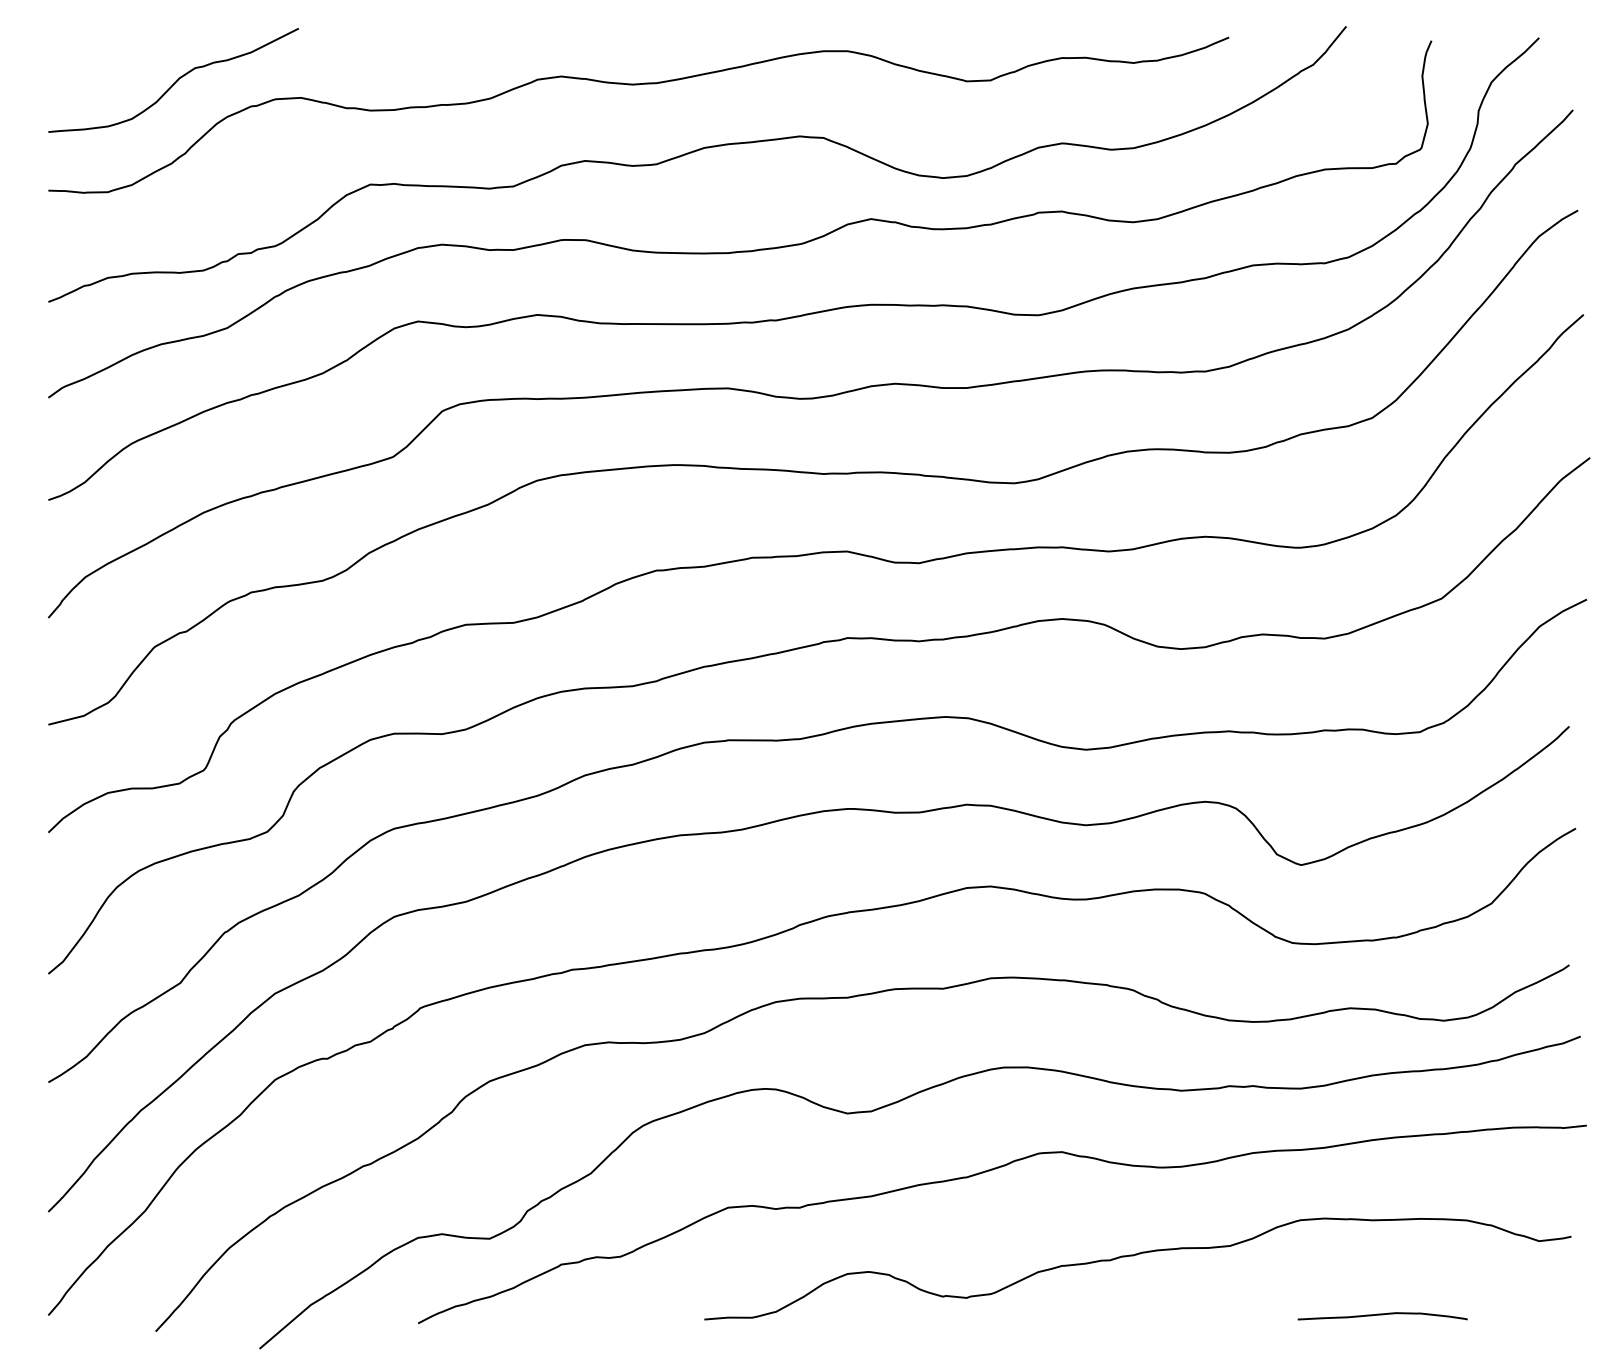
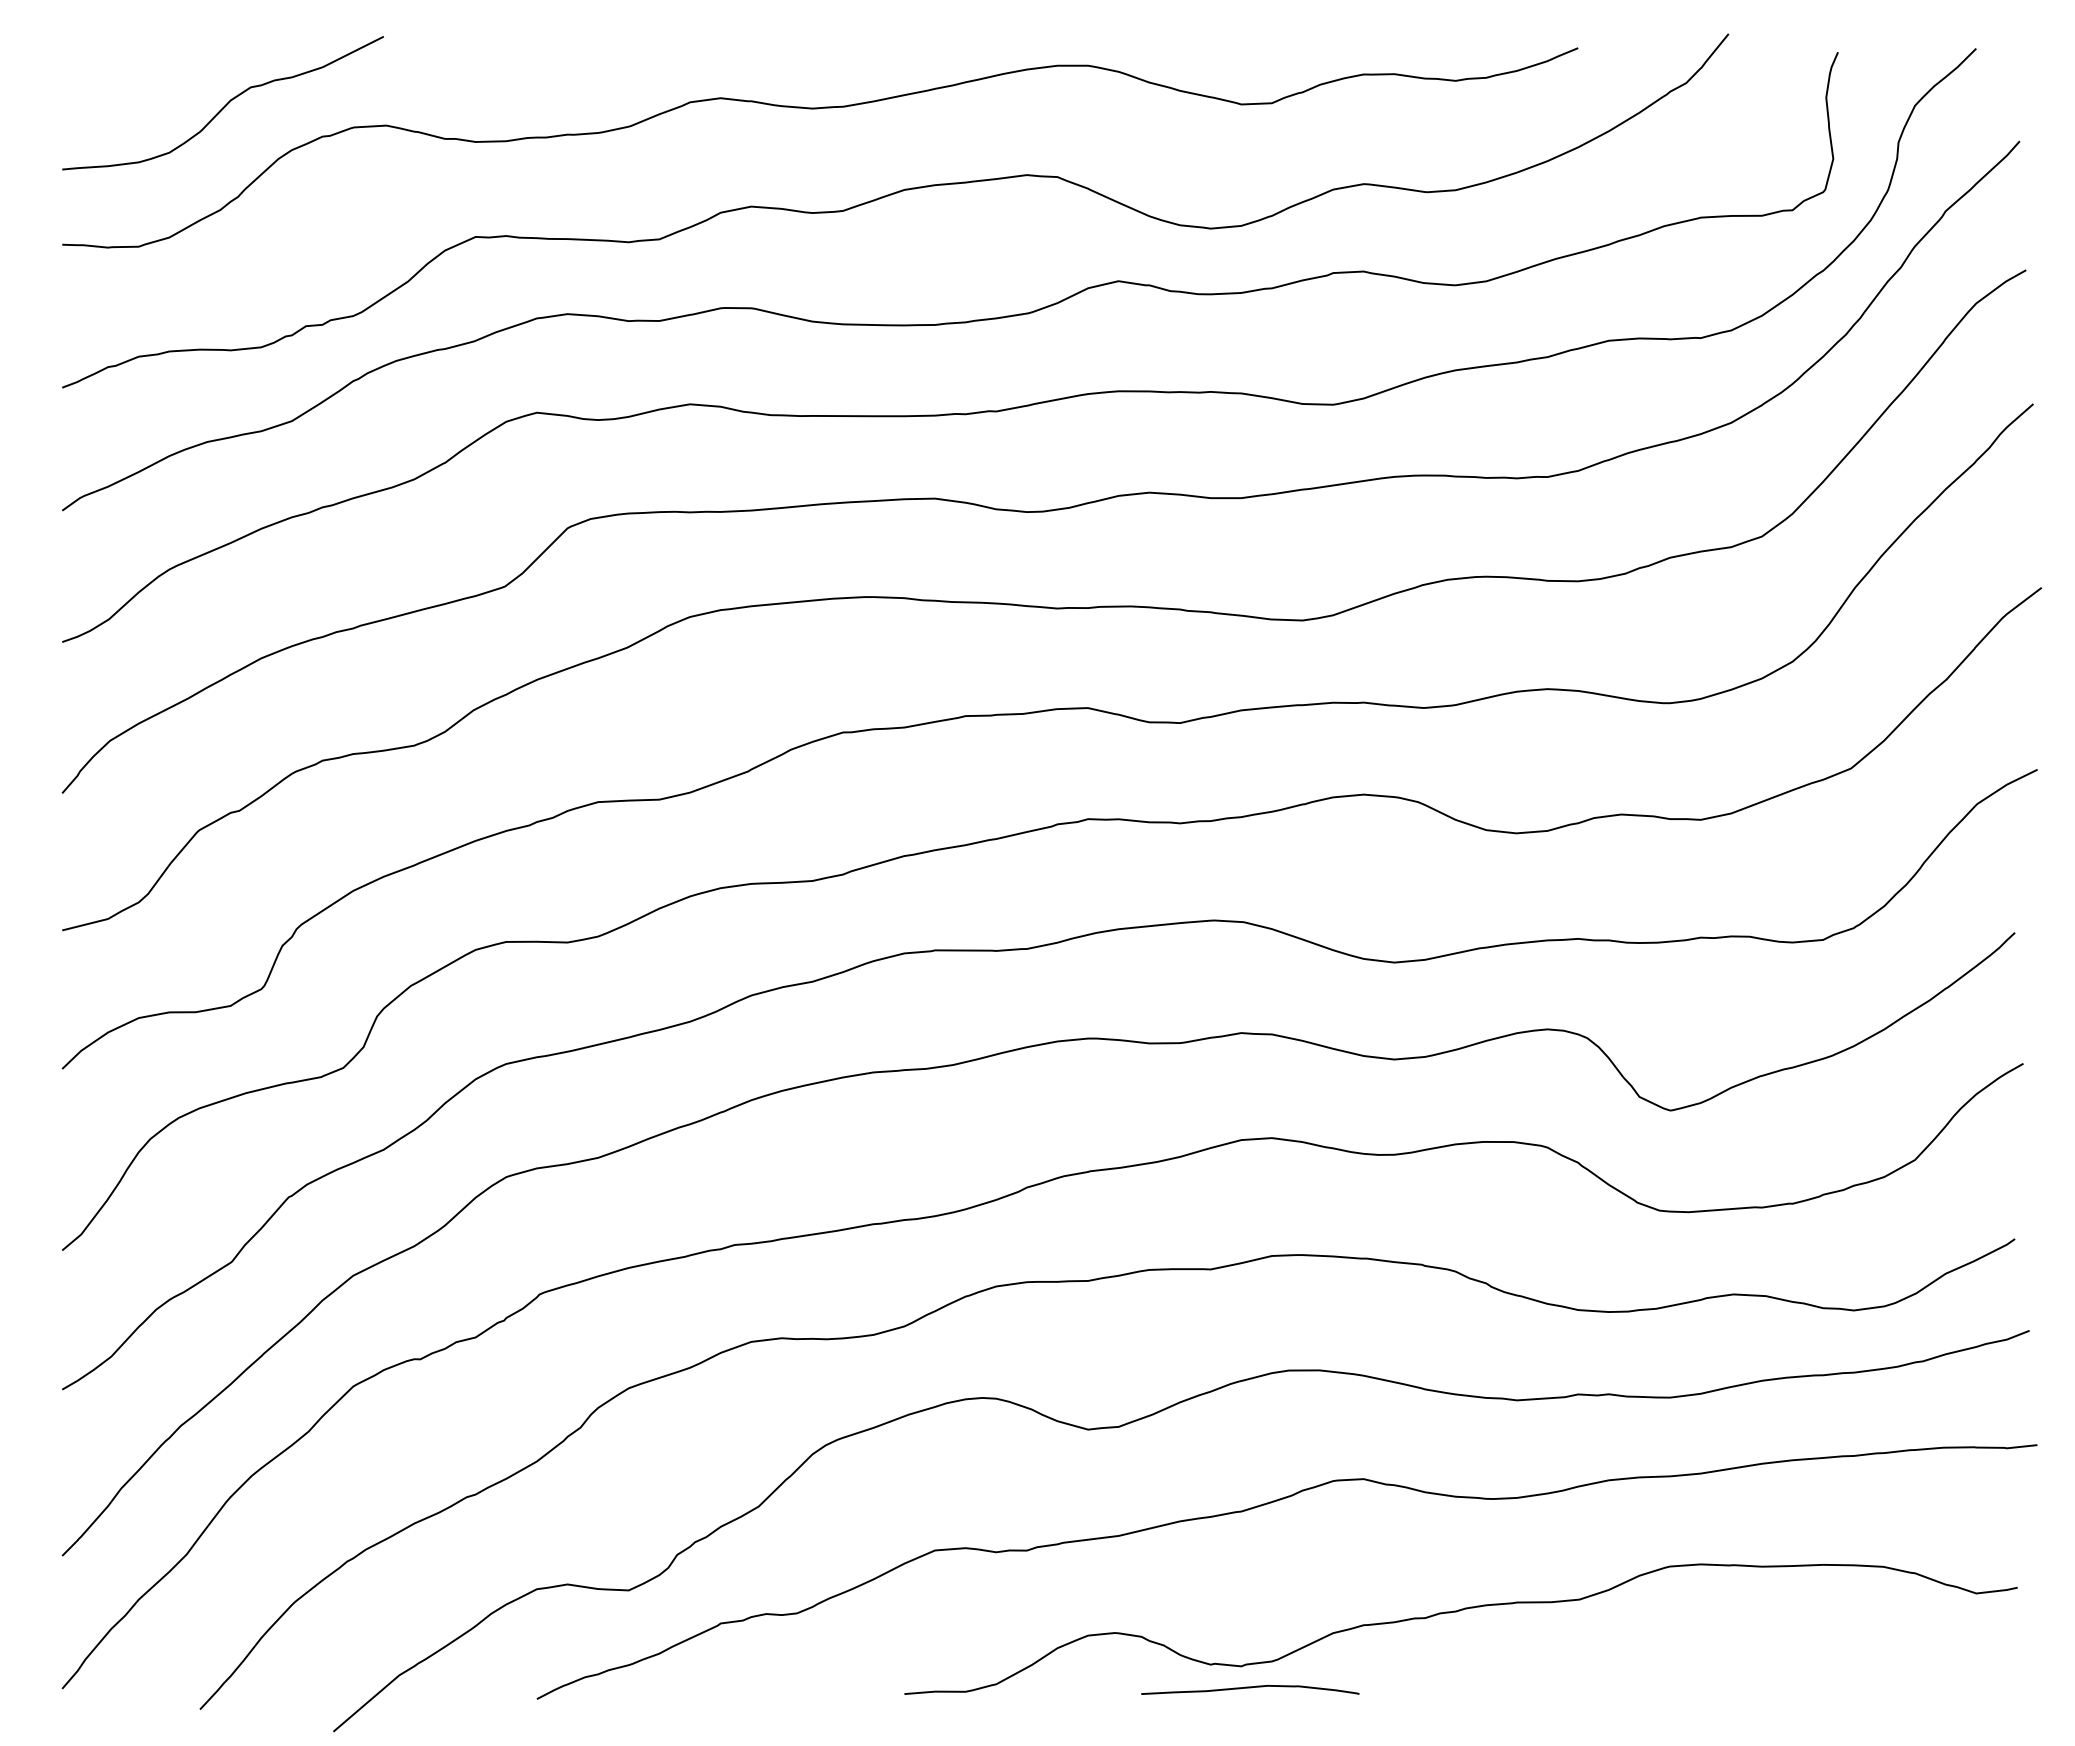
curve: (1382, 1315) -> (1250, 1688), moved

